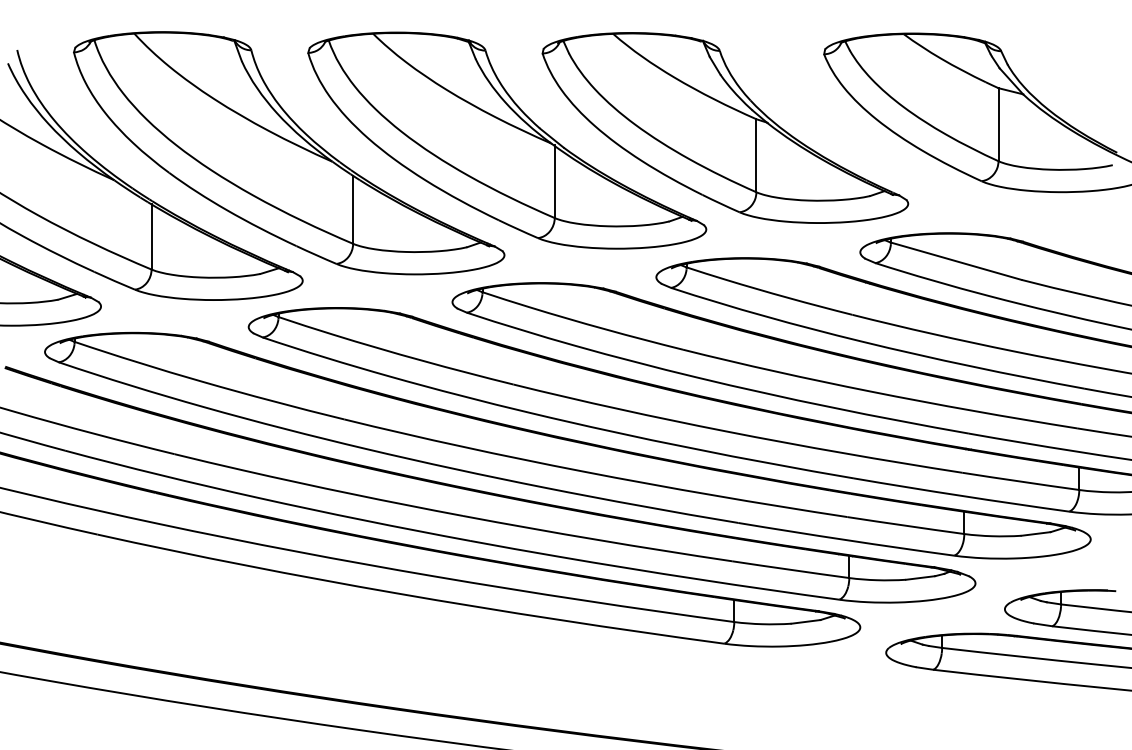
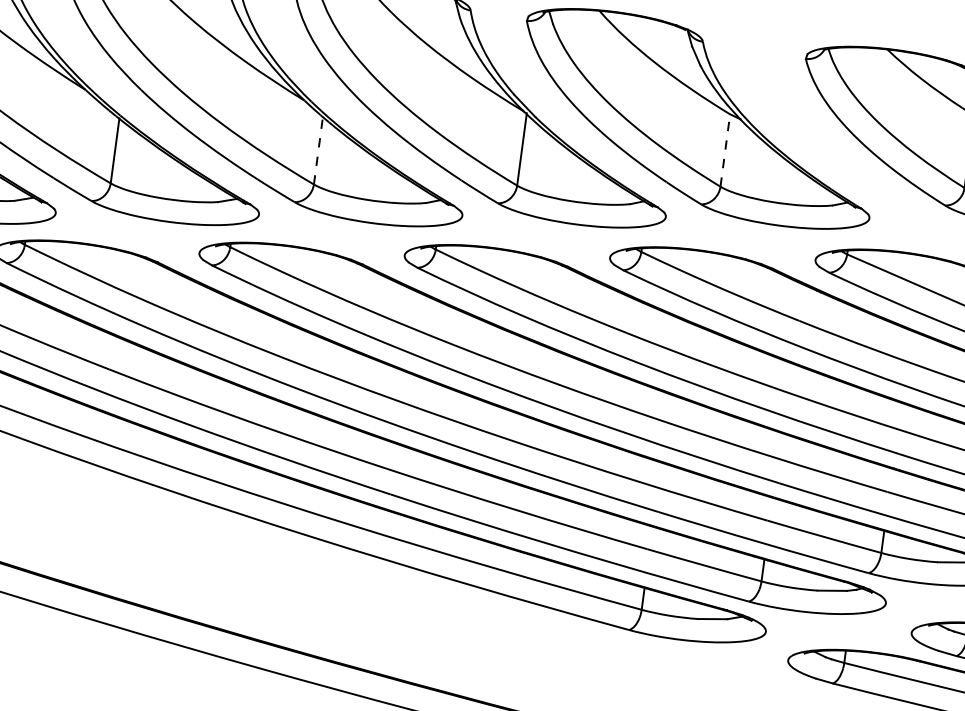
line: (756, 155) -> (725, 150), solid -> dashed
line: (353, 209) -> (318, 150), solid -> dashed

